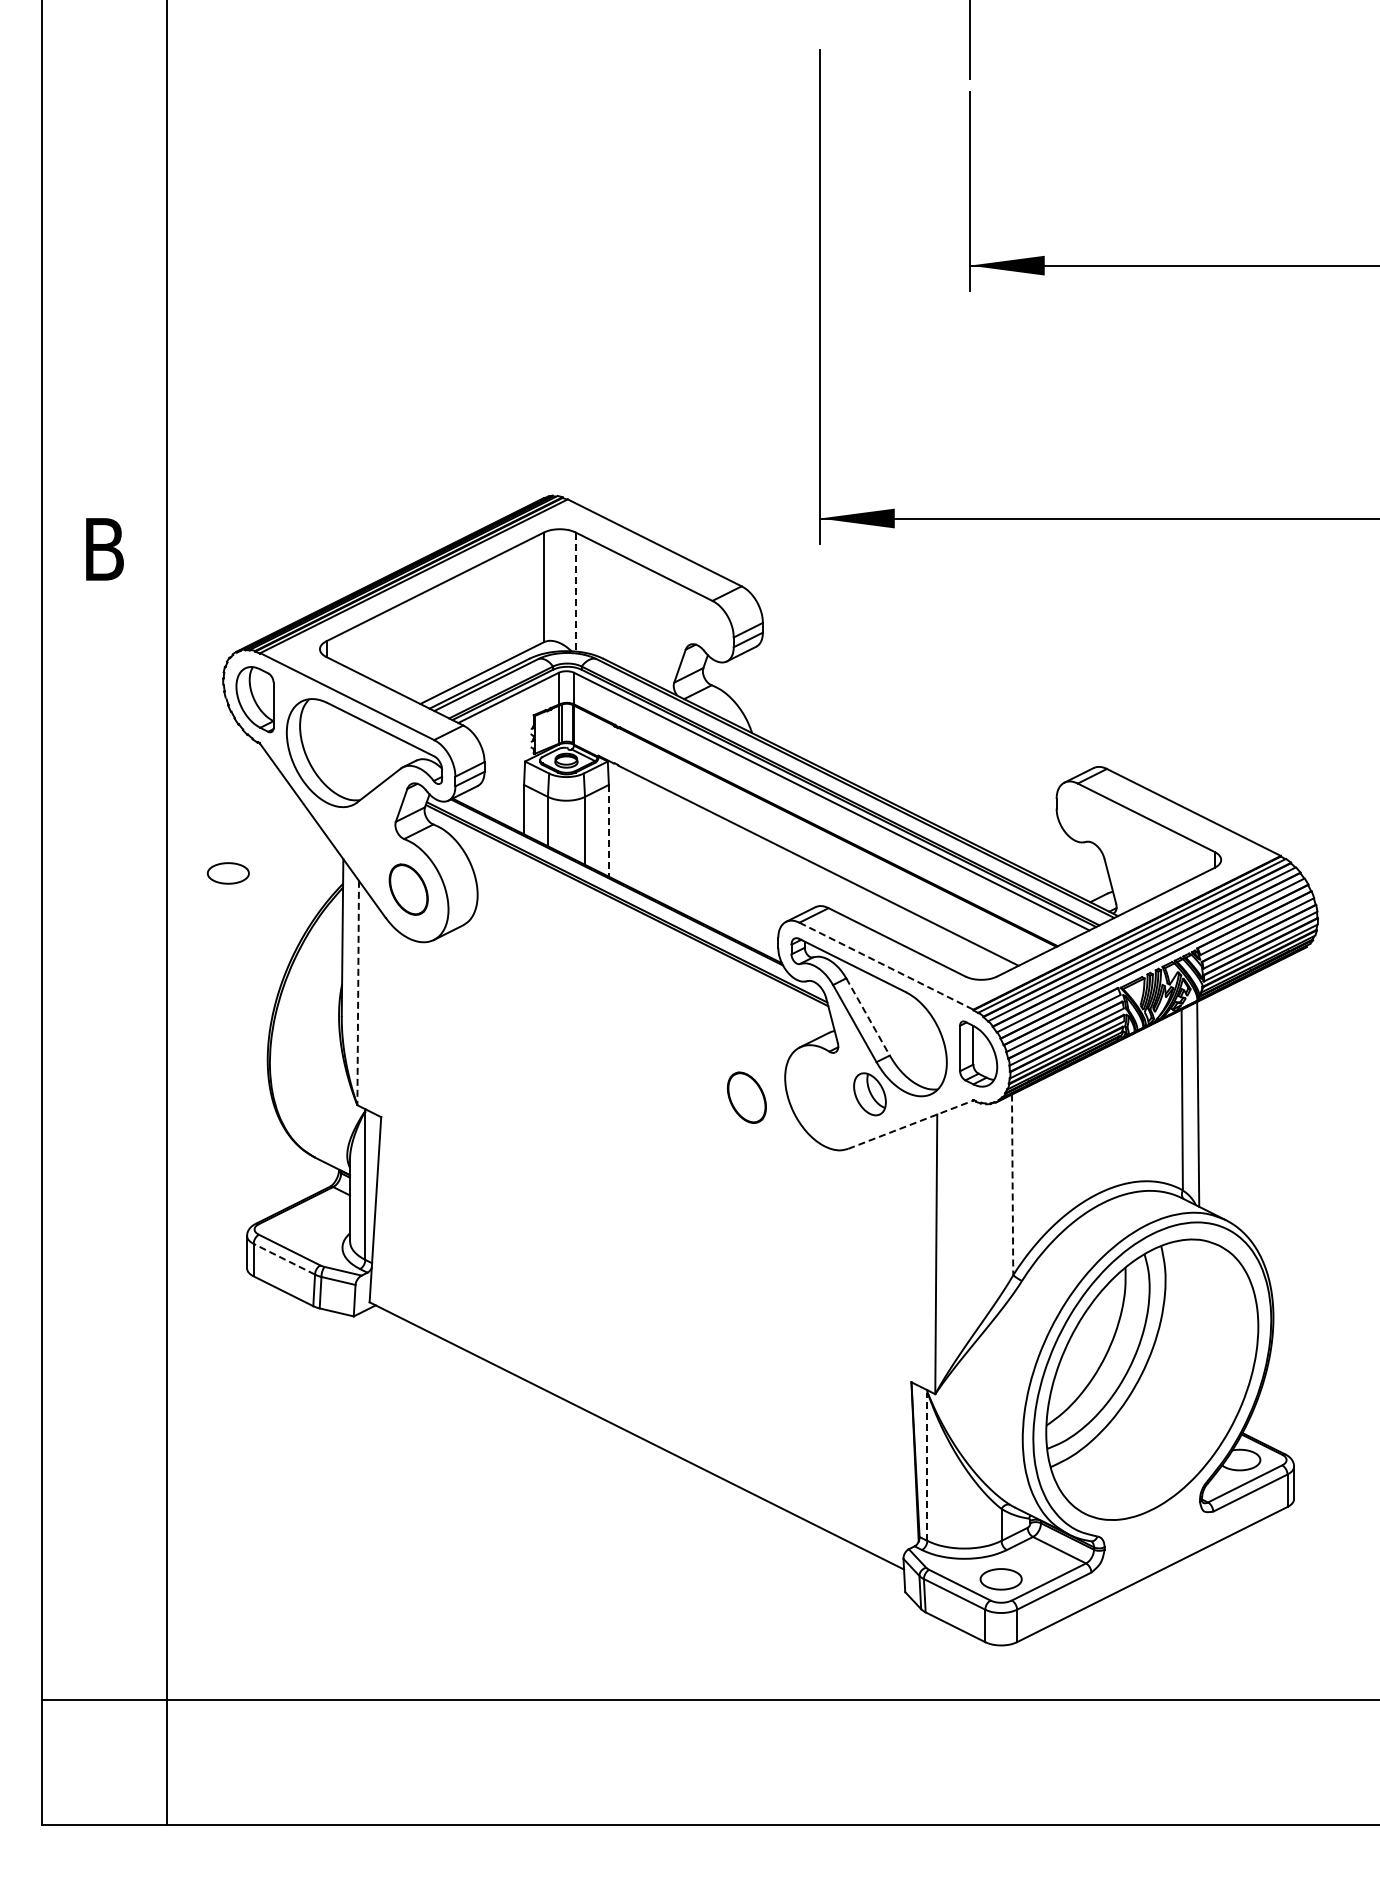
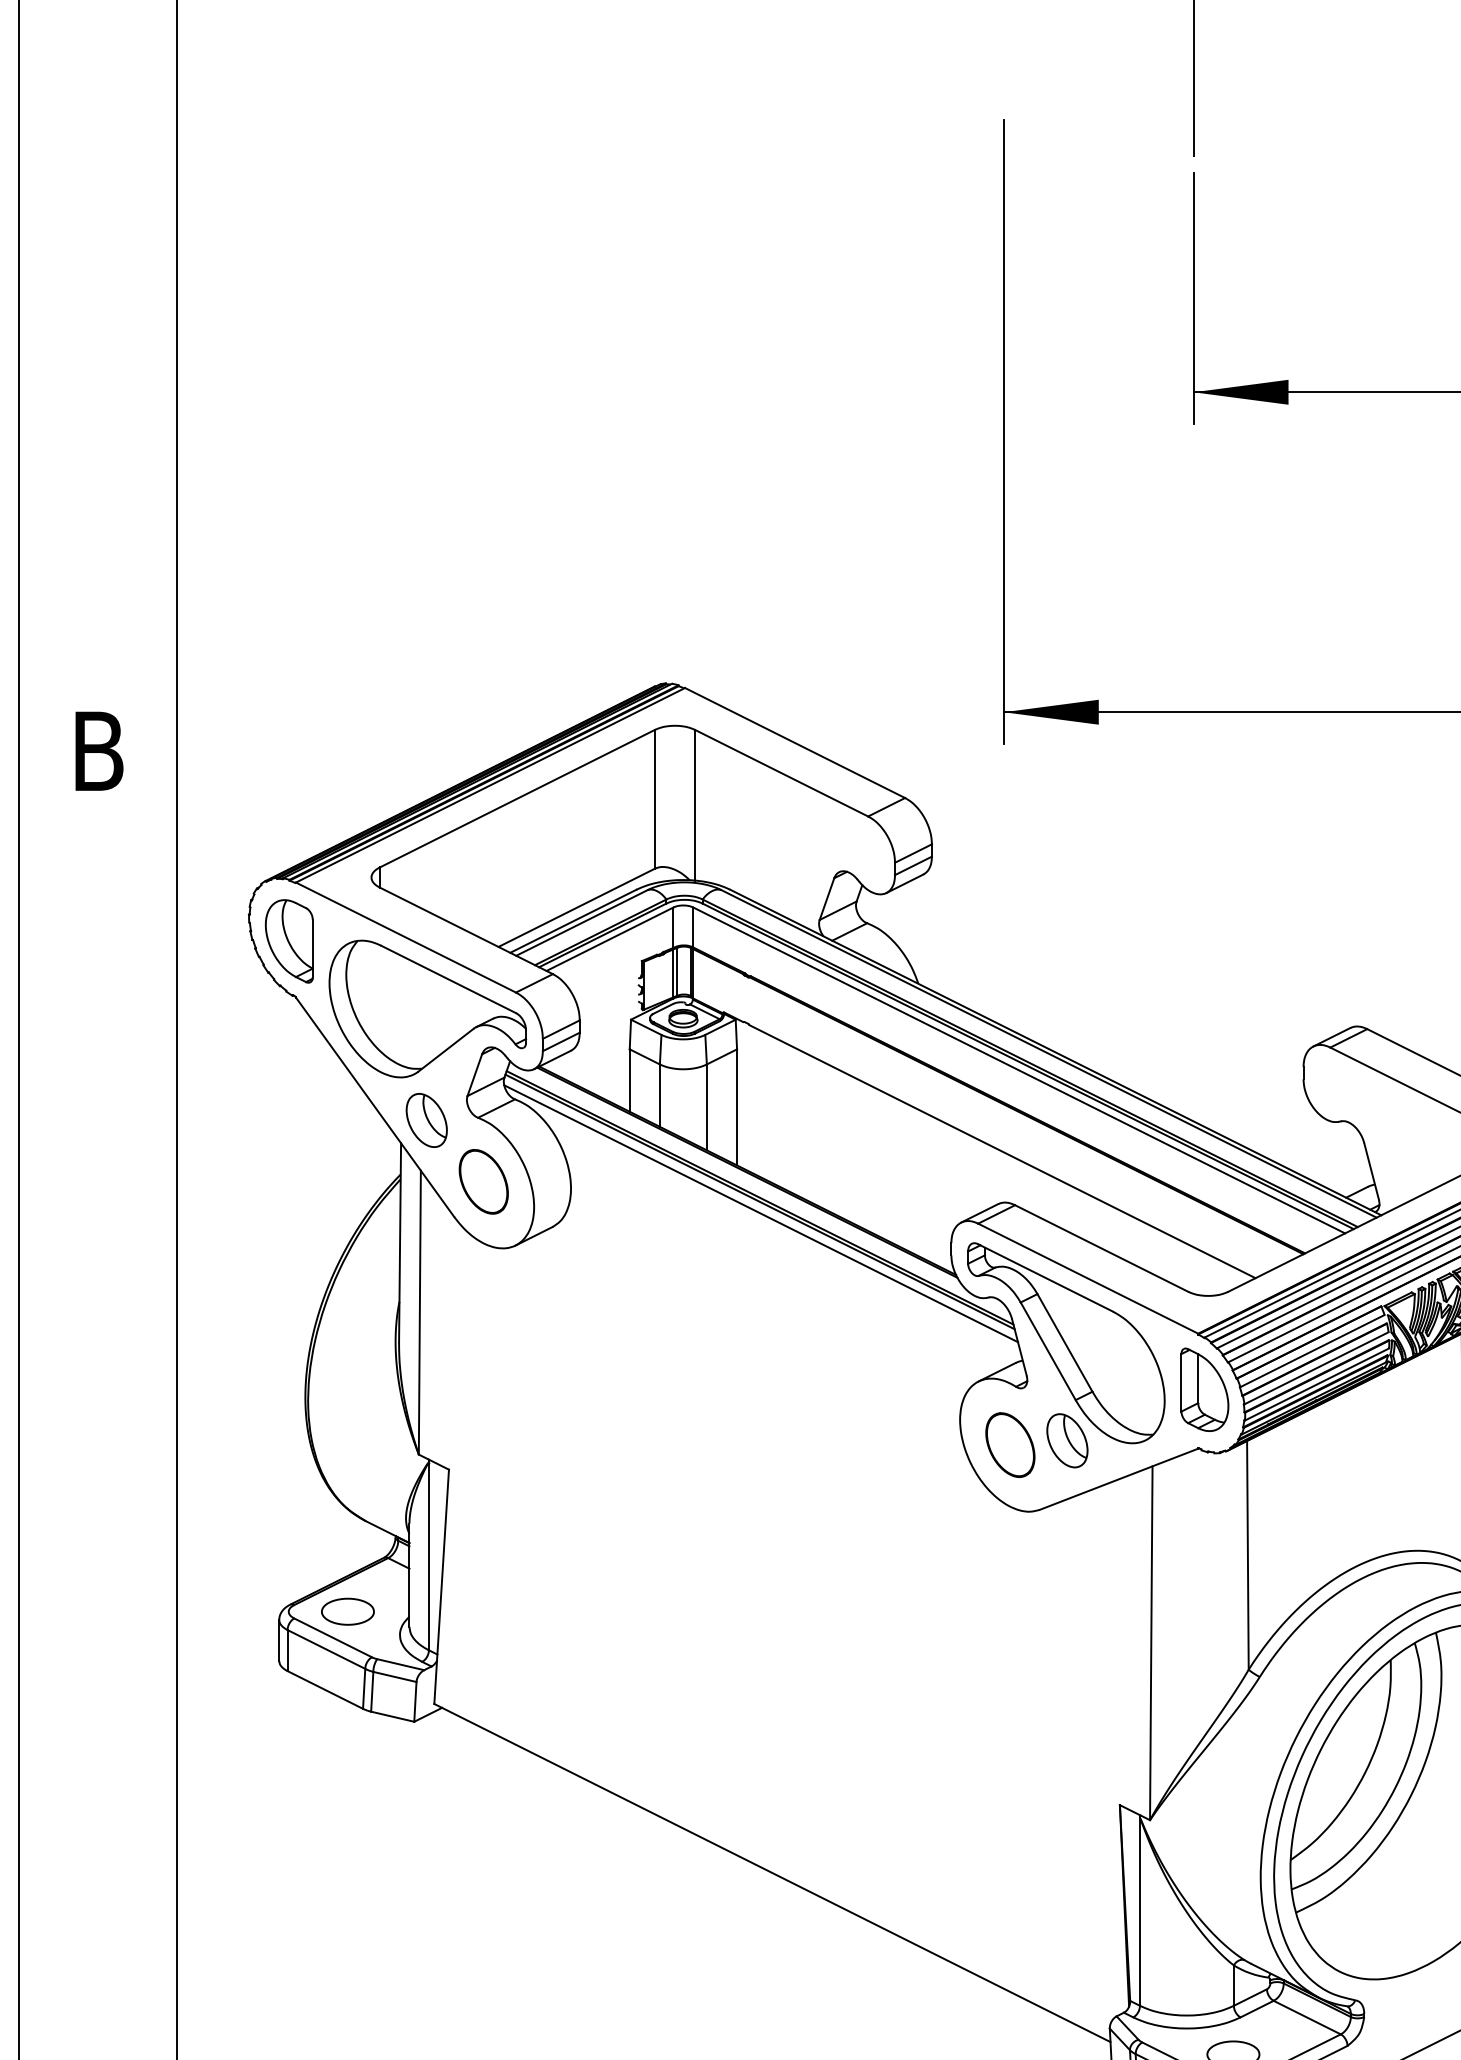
line: (575, 592) -> (694, 805), dashed -> solid
line: (608, 830) -> (736, 1106), dashed -> solid
part: (363, 841) -> (426, 1120), added
part: (227, 873) -> (346, 1611), moved
line: (627, 914) -> (760, 1213), added
line: (886, 966) -> (1088, 1279), dashed -> solid
line: (358, 993) -> (420, 1313), dashed -> solid
line: (868, 1017) -> (1065, 1343), dashed -> solid
part: (746, 1097) -> (1009, 1444), moved
line: (911, 1124) -> (1119, 1478), dashed -> solid
line: (1012, 1185) -> (1247, 1556), dashed -> solid
line: (283, 1259) -> (325, 1649), dashed -> solid
line: (927, 1466) -> (1140, 1911), dashed -> solid

